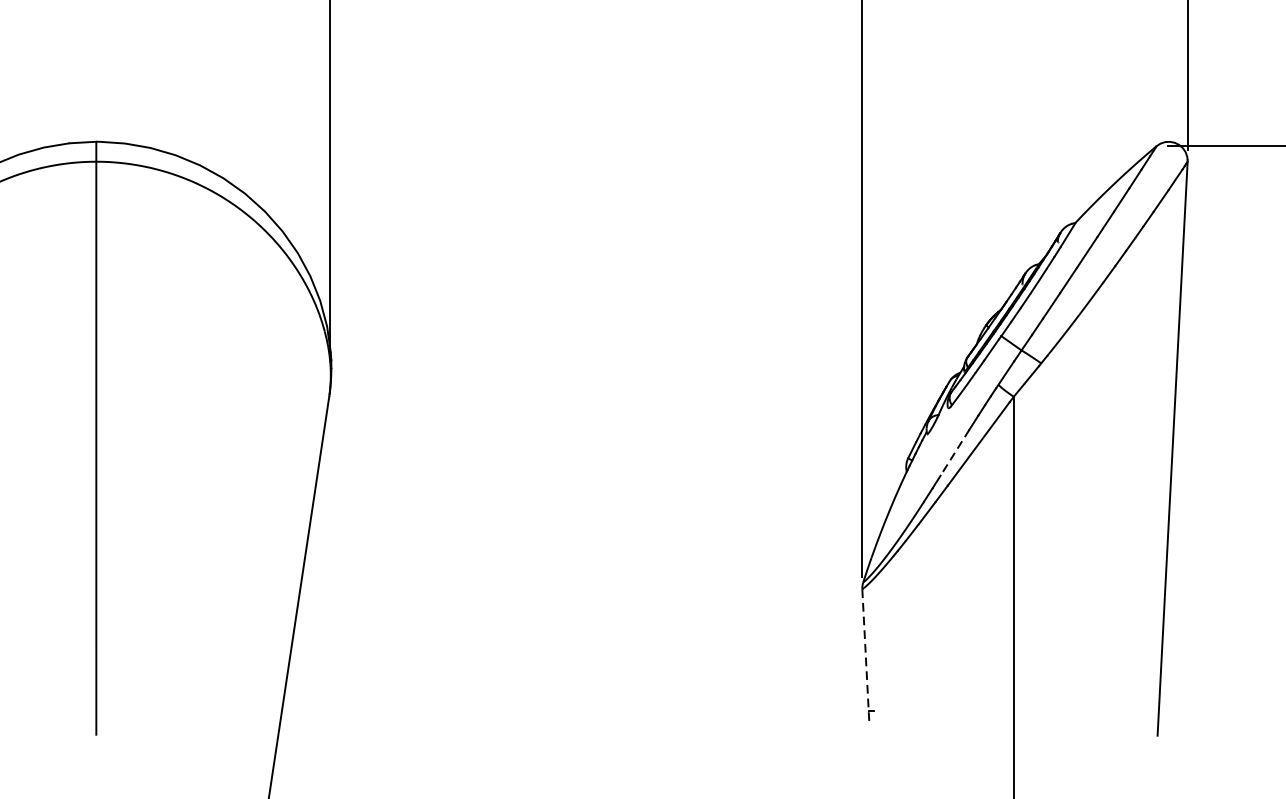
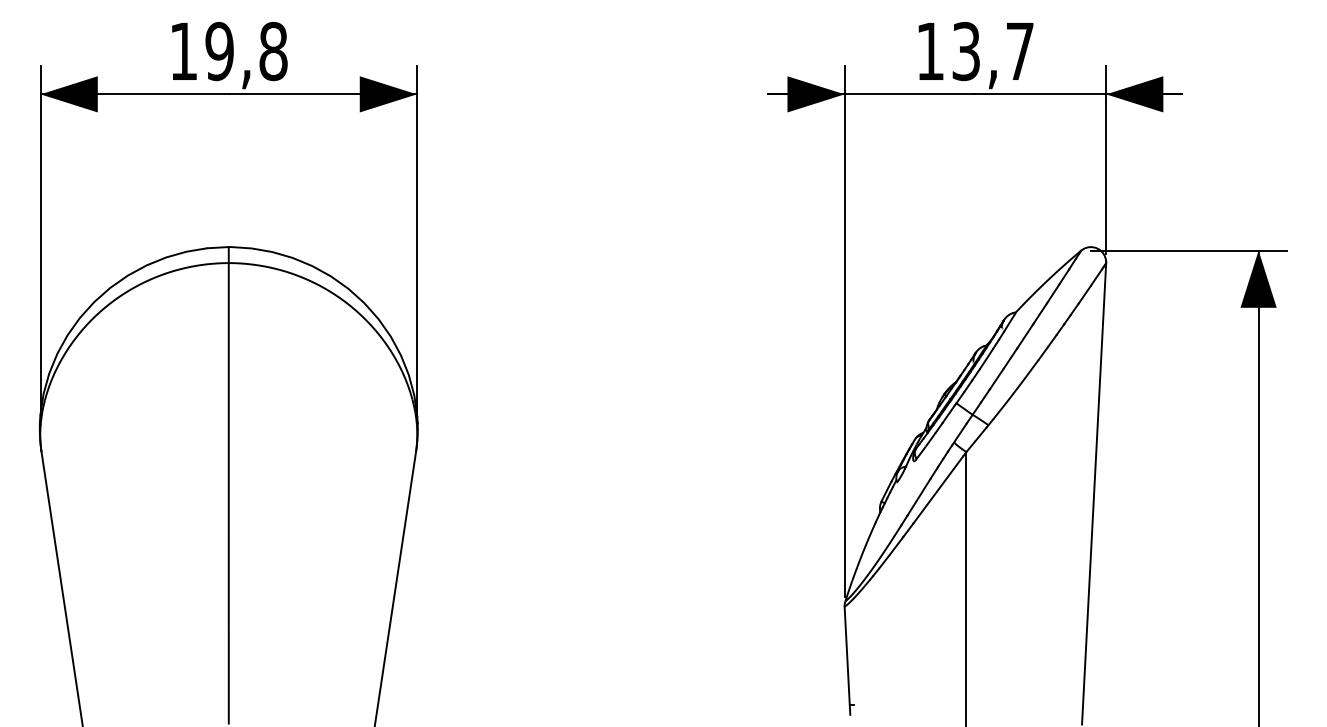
line: (955, 453) -> (919, 497), dashed -> solid
line: (865, 657) -> (847, 661), dashed -> solid

